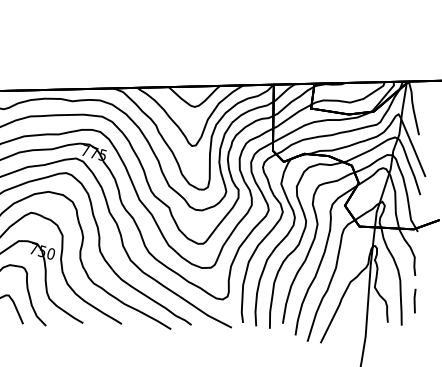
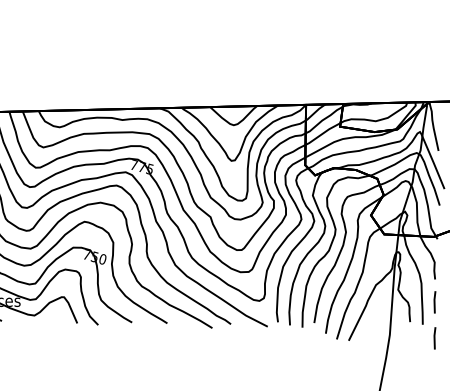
line: (414, 340) -> (434, 338), added

